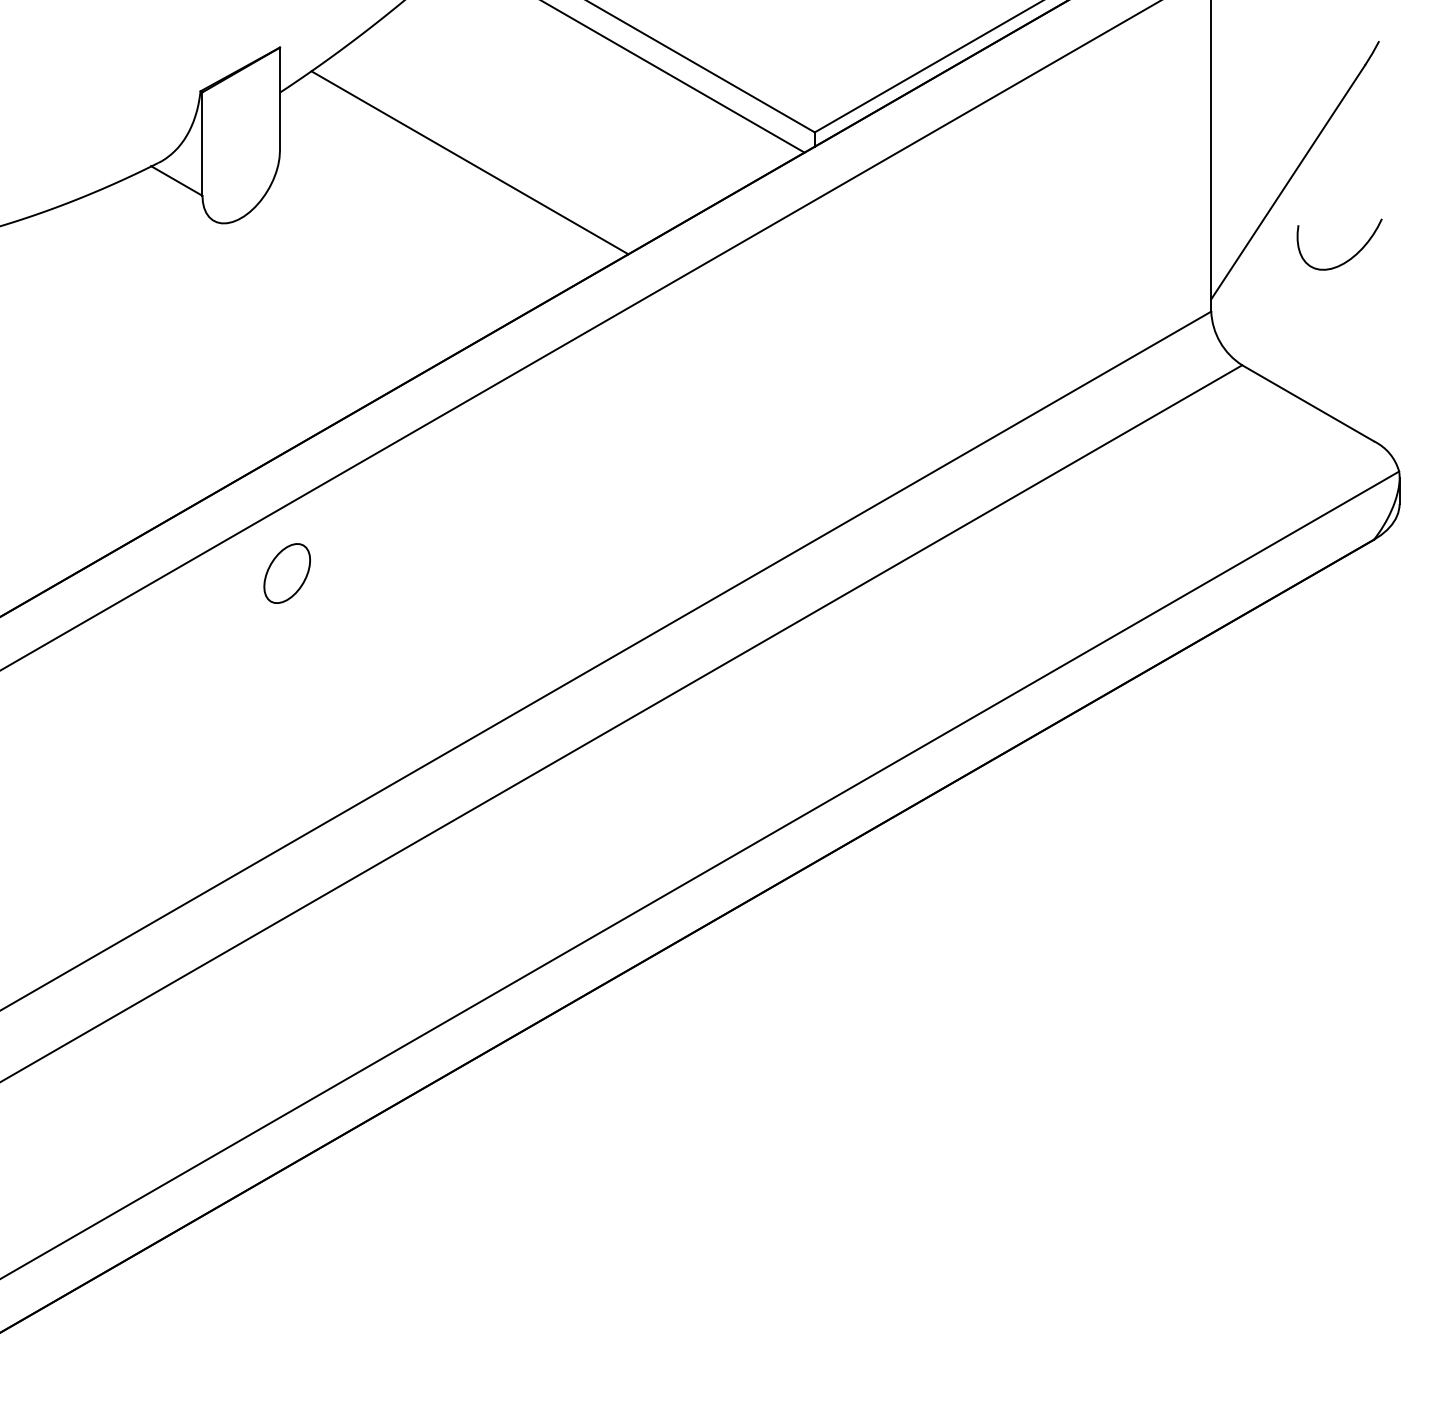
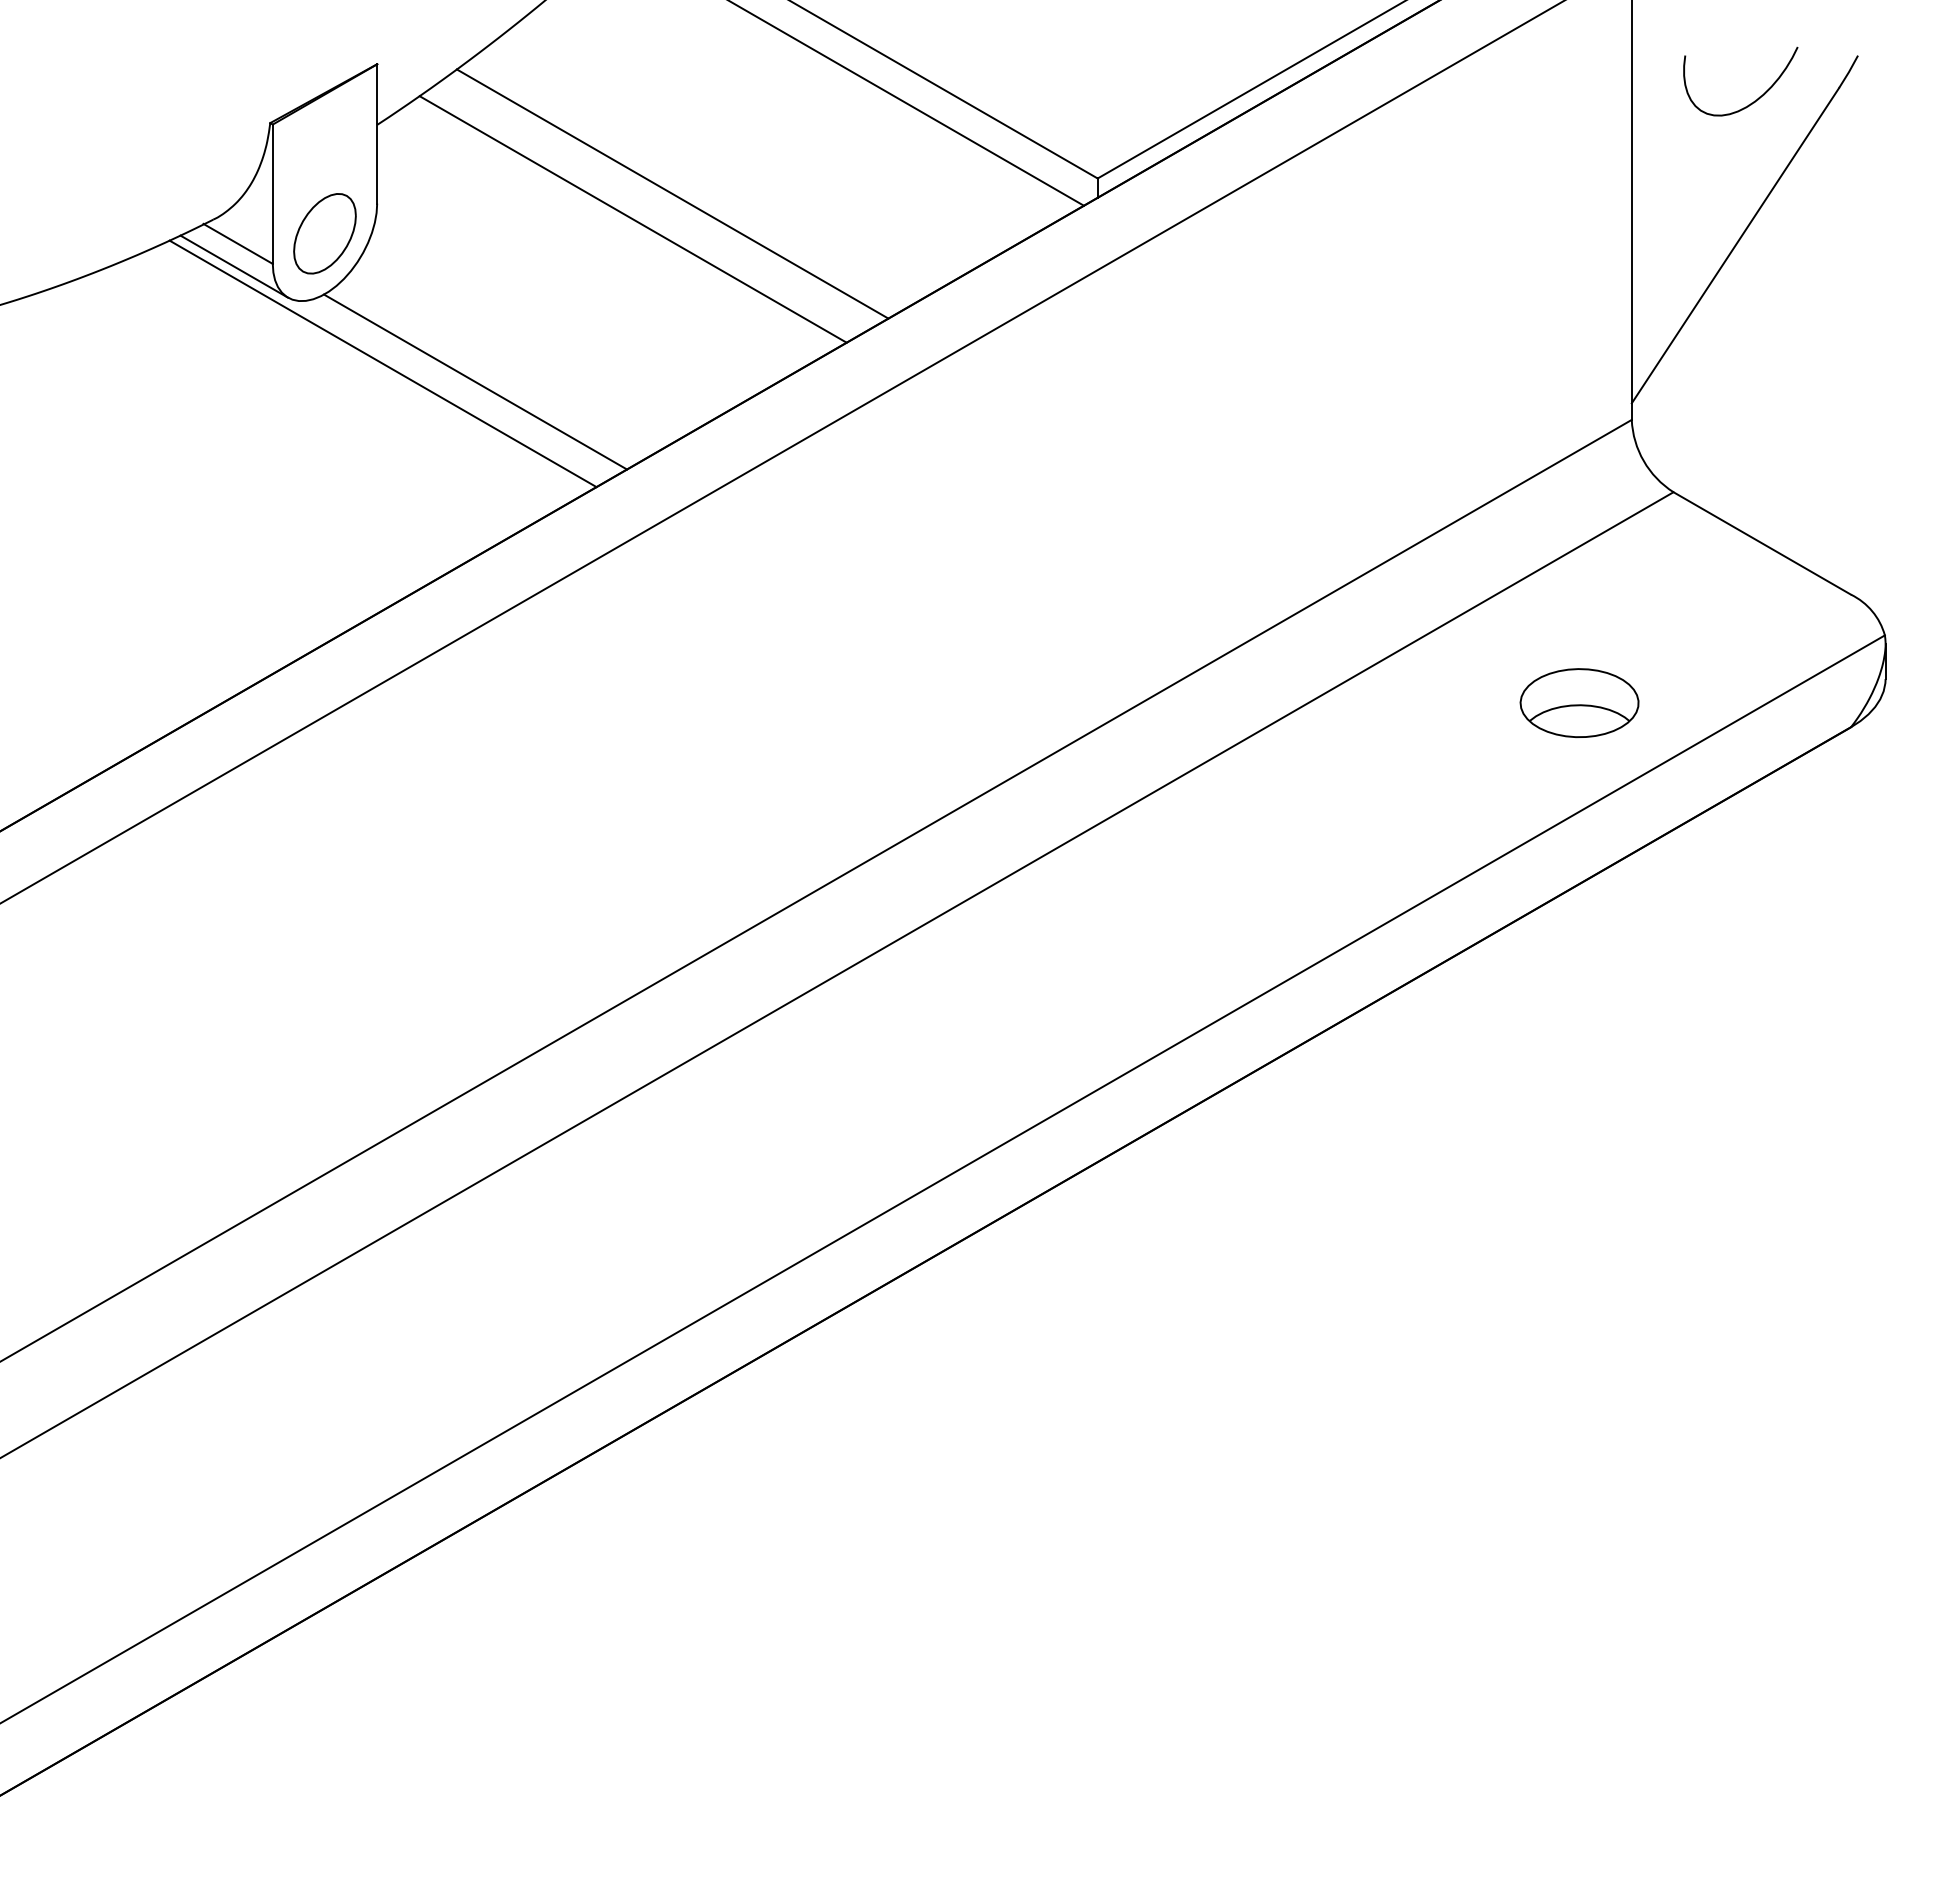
line: (499, 143) -> (672, 193), added
line: (174, 197) -> (234, 266), added
curve: (1349, 258) -> (1754, 100), moved
line: (283, 269) -> (382, 363), added
line: (352, 283) -> (475, 381), added
part: (1172, 522) -> (1579, 703), added
part: (286, 573) -> (324, 233), moved

